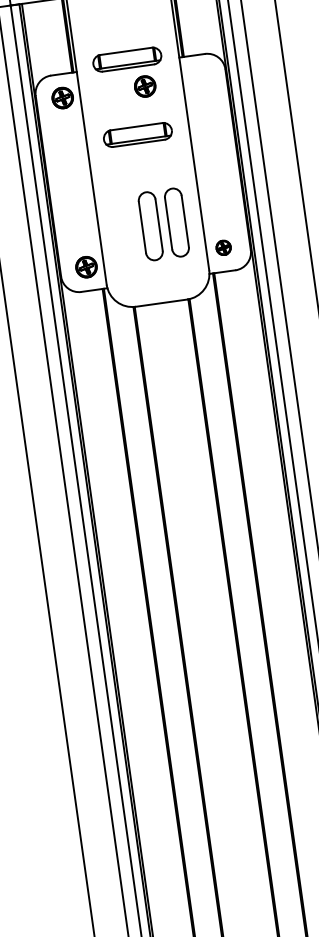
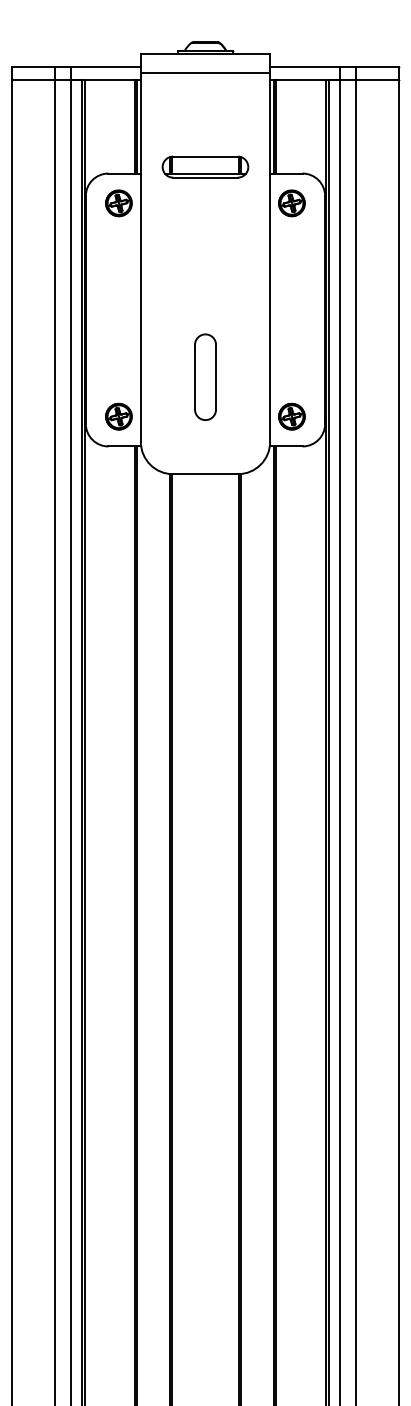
part: (144, 86) -> (291, 203), moved
part: (137, 134) -> (205, 261), removed
part: (176, 222) -> (238, 376), removed
part: (223, 247) -> (291, 416), size x1.43

